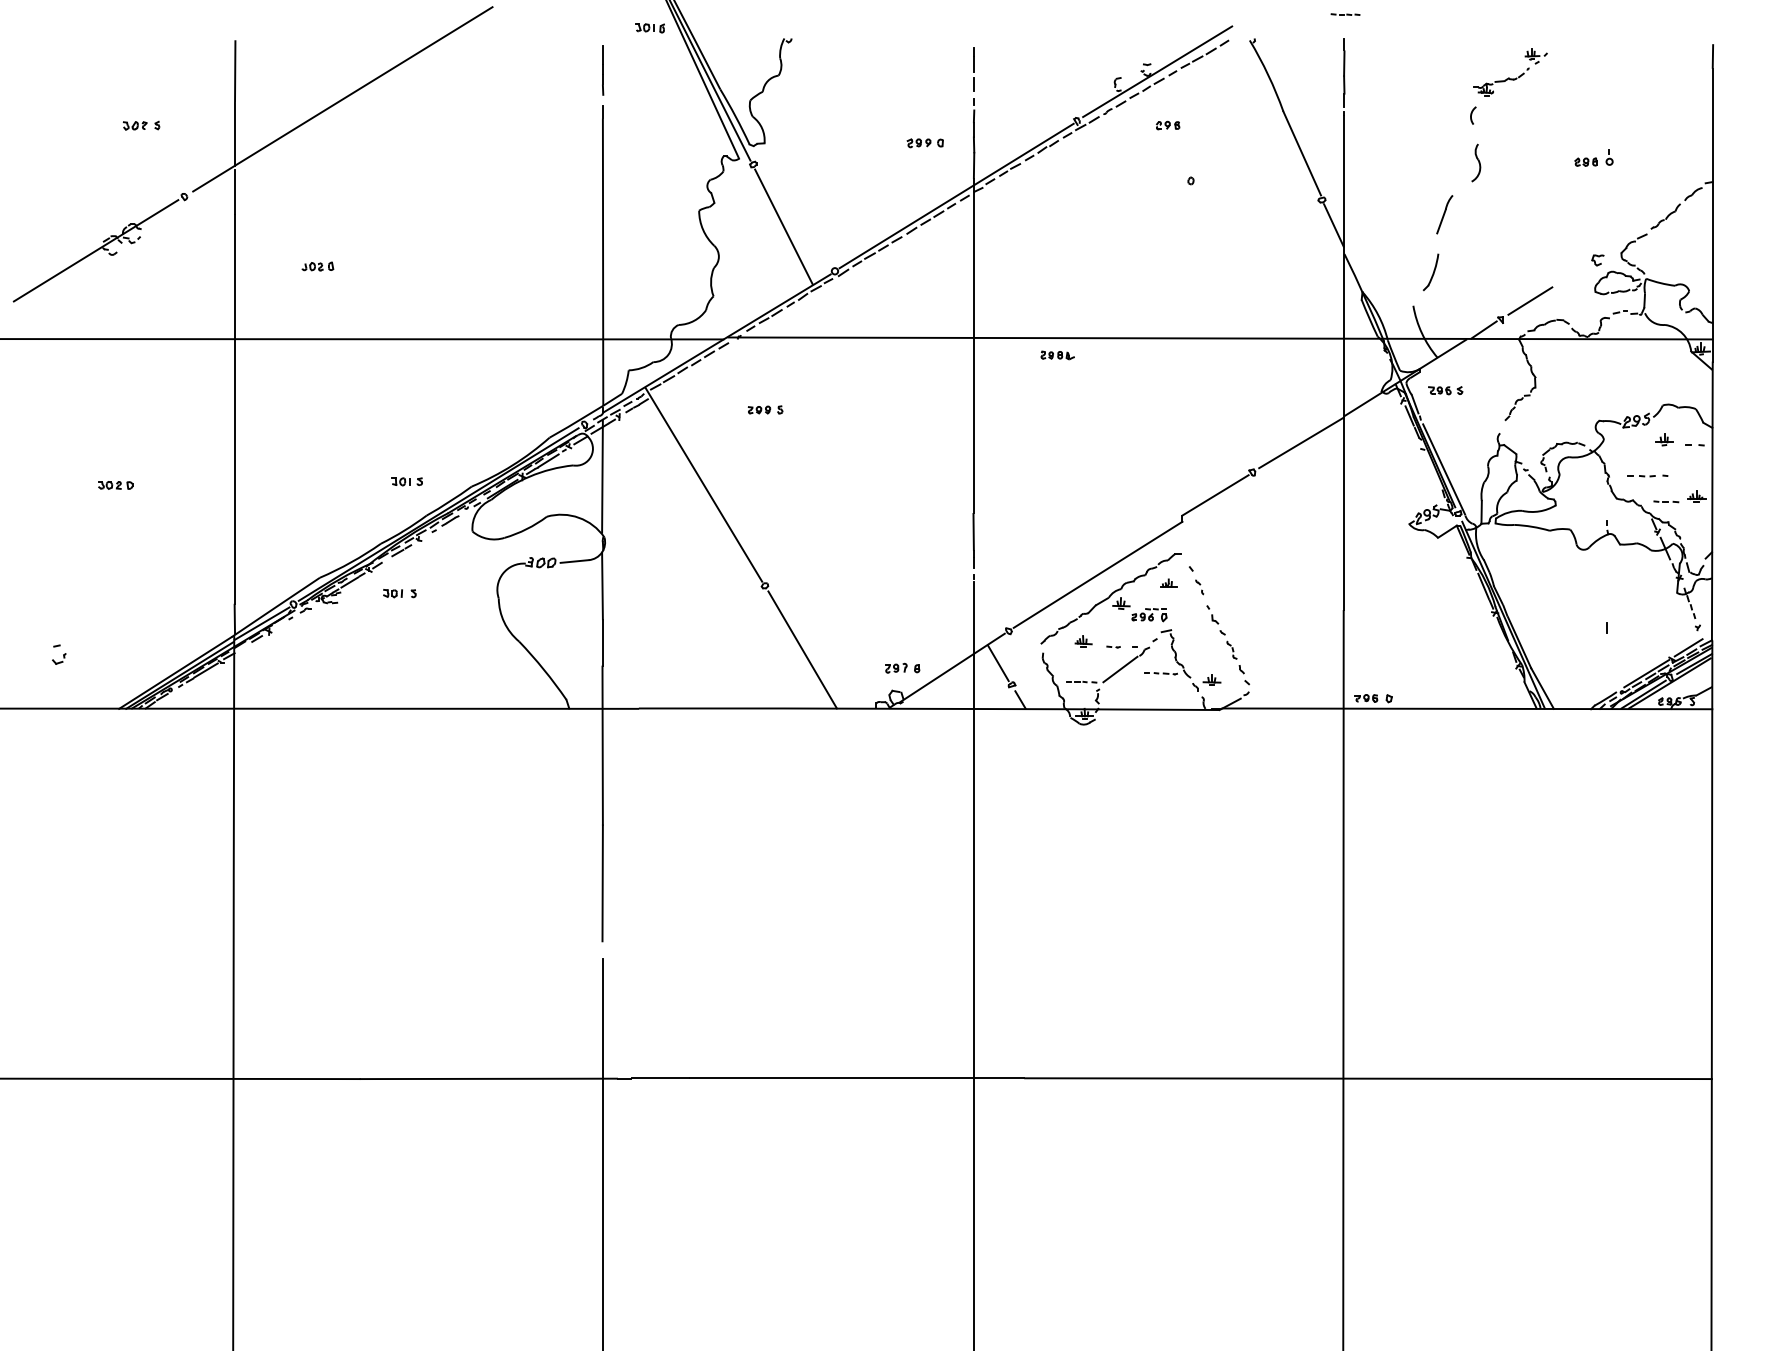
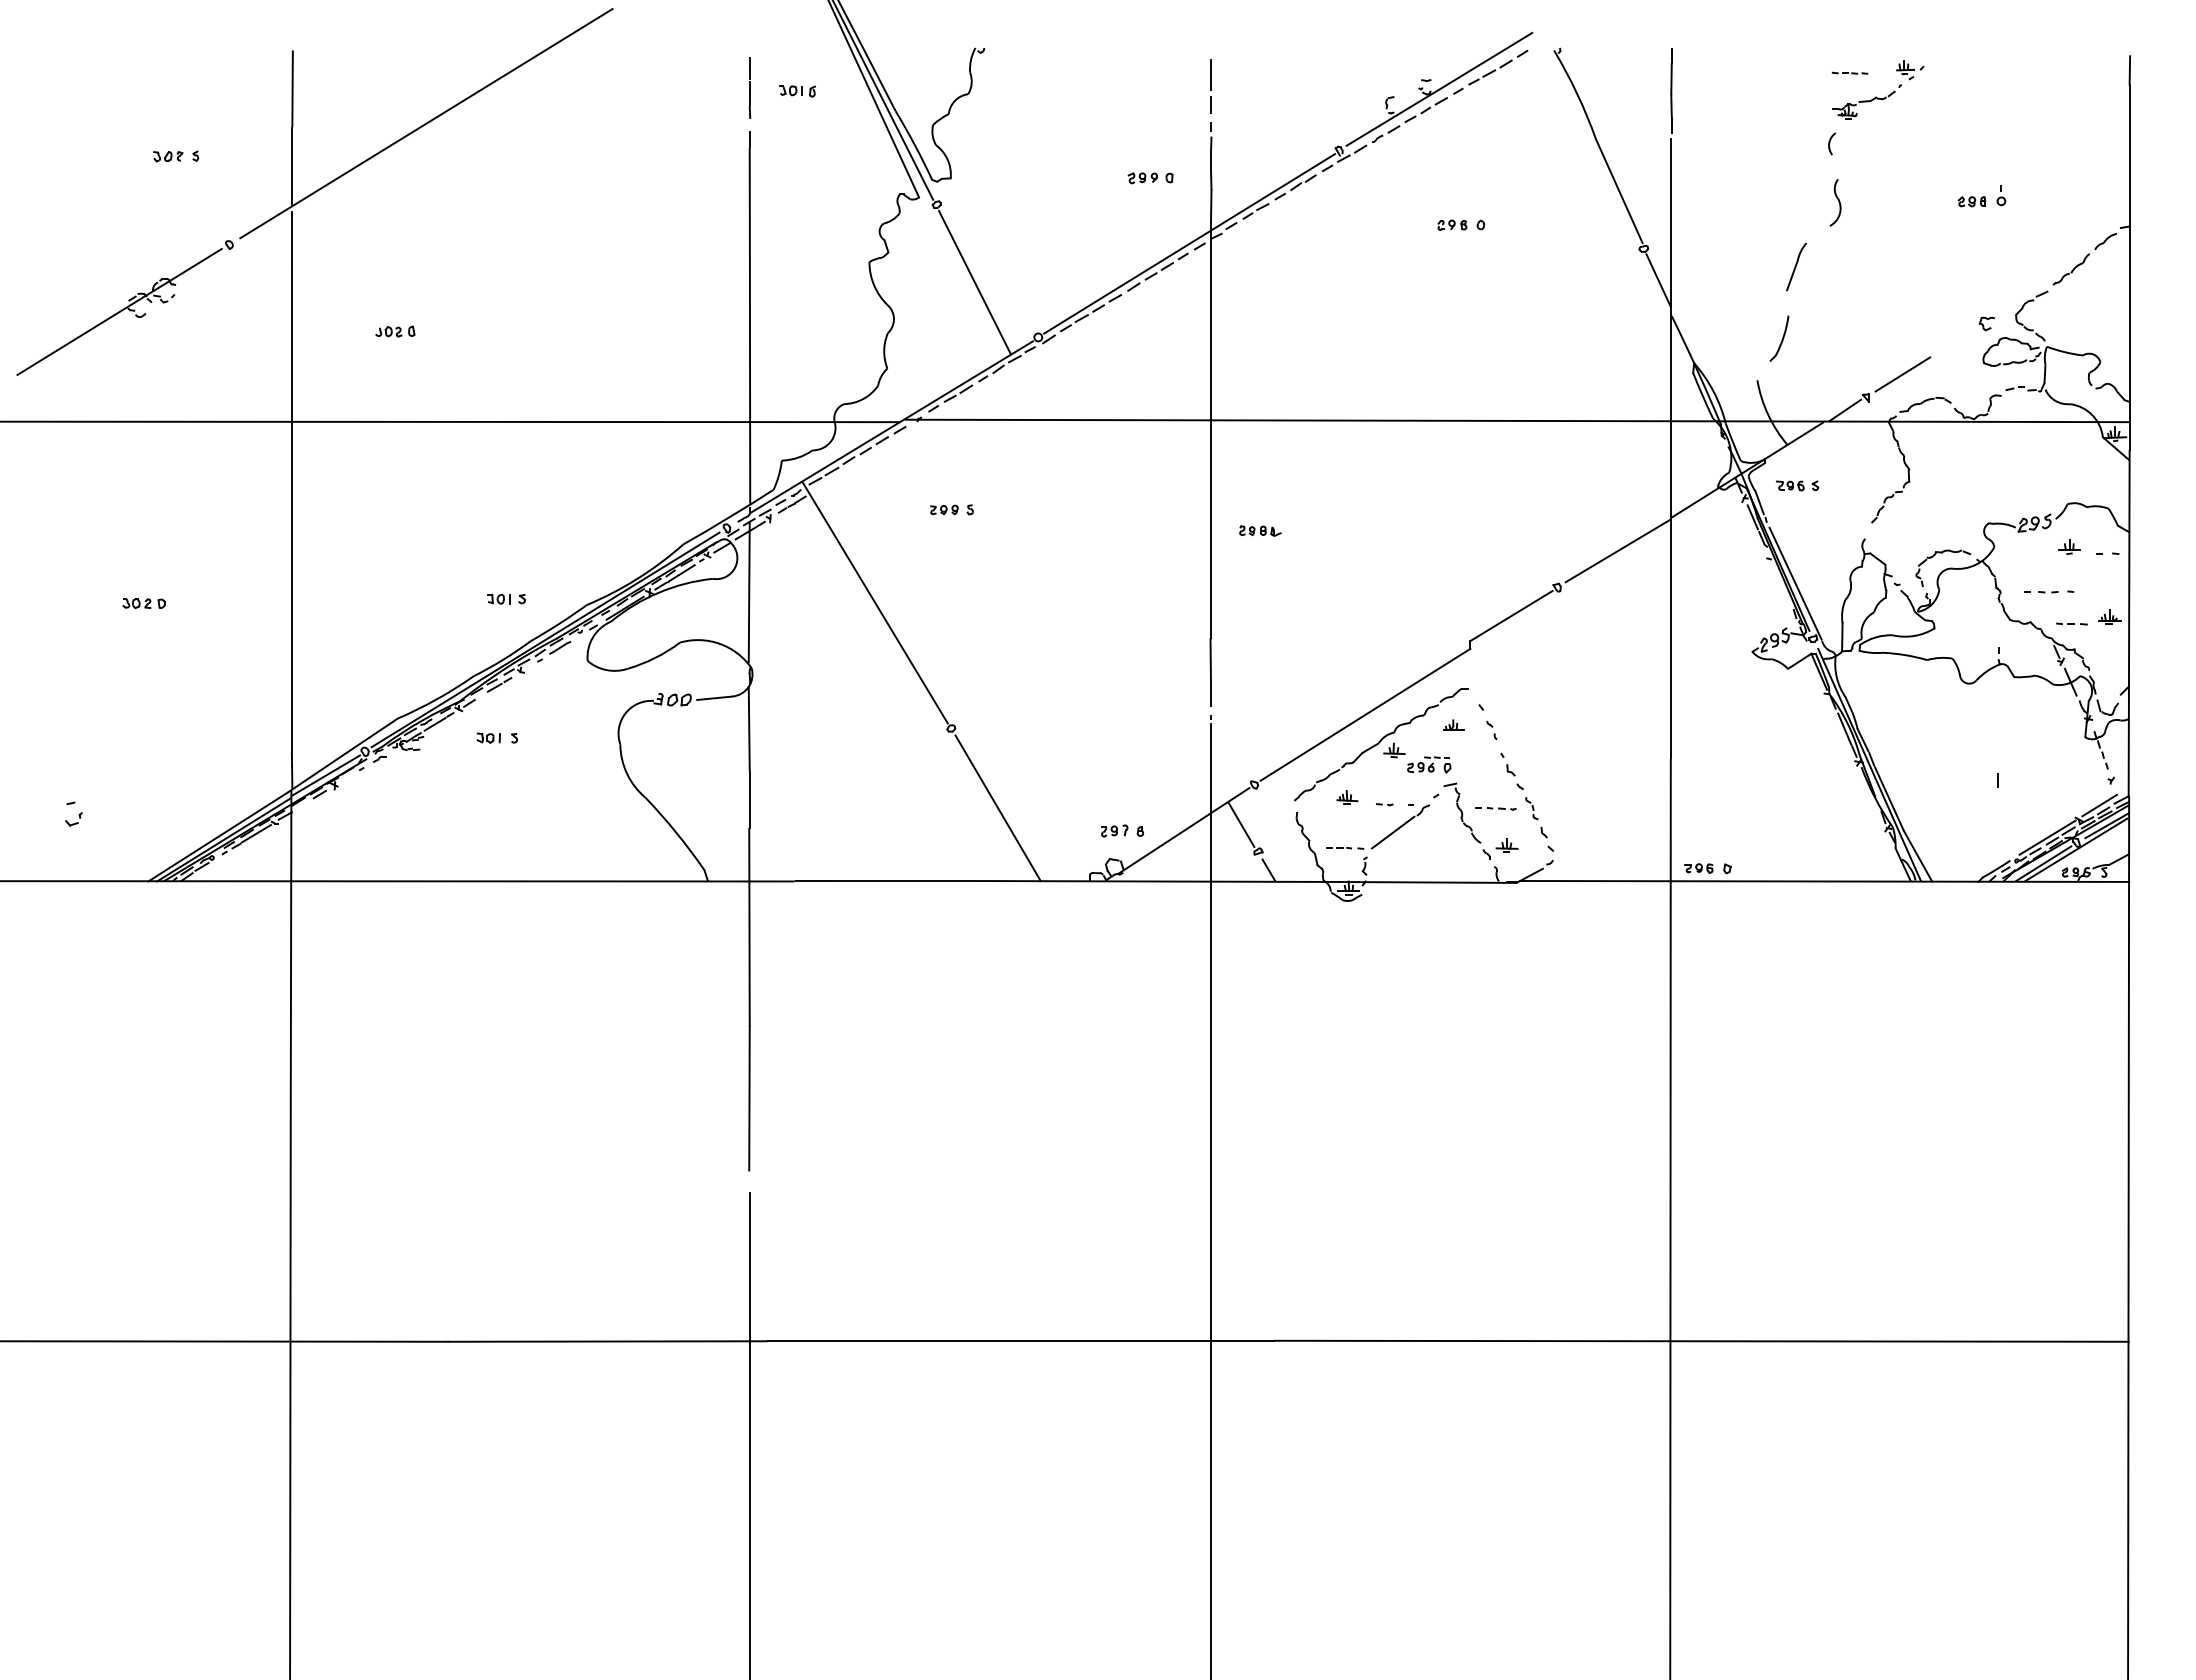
part: (1345, 13) -> (1849, 72), moved
part: (650, 28) -> (797, 91), moved
part: (1168, 124) -> (1452, 224), moved
part: (1057, 354) -> (1260, 530), moved
part: (1160, 673) -> (1495, 808), moved

